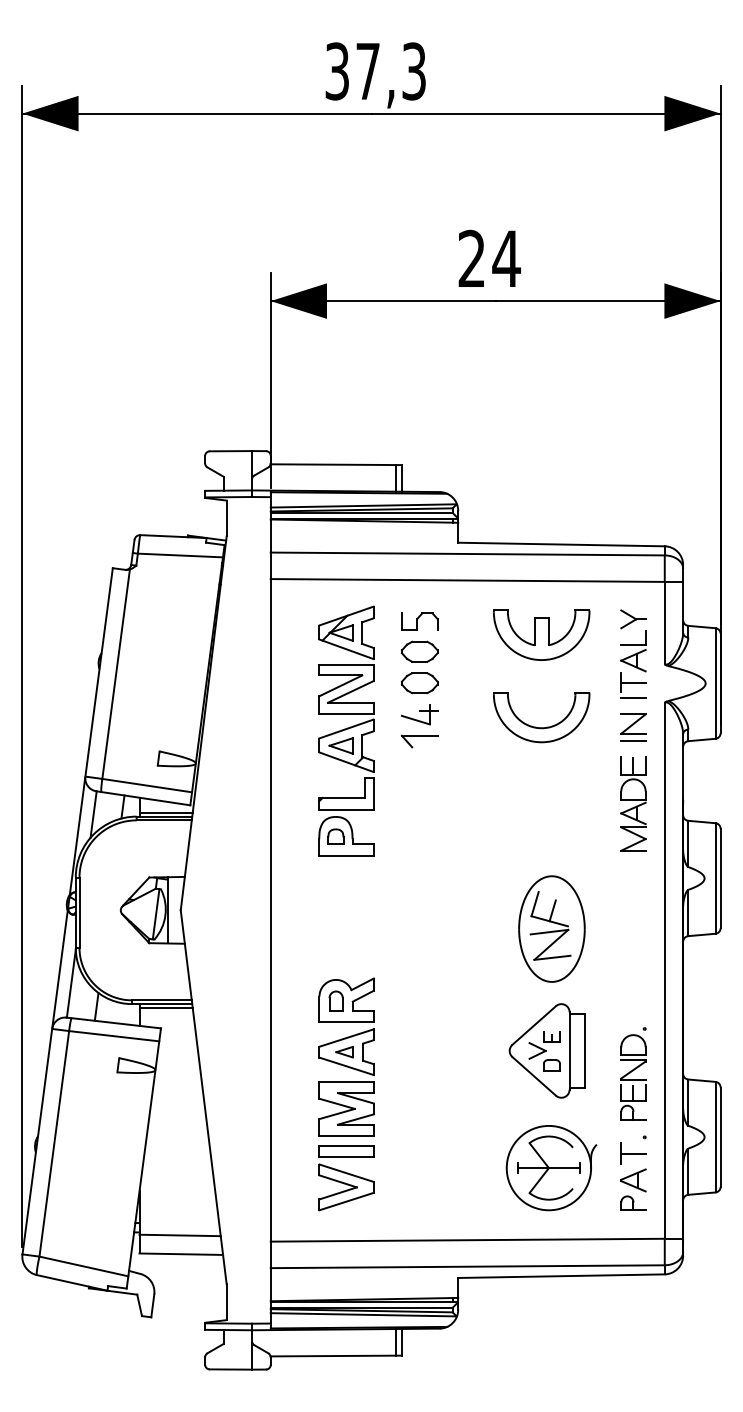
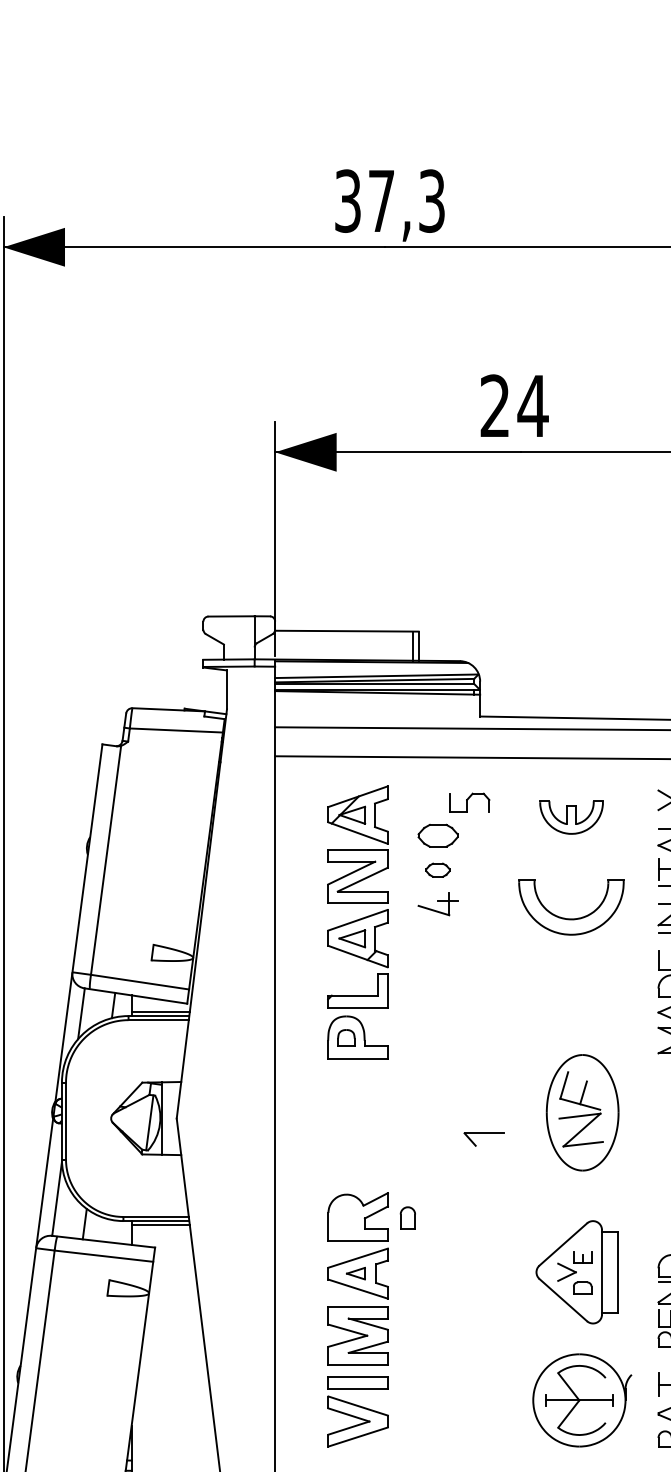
part: (419, 621) -> (469, 802), moved
part: (541, 634) -> (571, 816), size x0.6
part: (419, 683) -> (437, 870), size x0.6
part: (419, 741) -> (483, 1139), moved
part: (551, 928) -> (582, 1112), moved
part: (335, 1000) -> (407, 1217), moved

